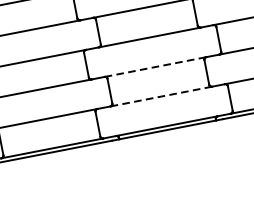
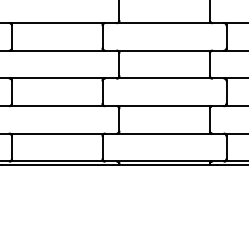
line: (155, 67) -> (164, 106), dashed -> solid
line: (161, 96) -> (164, 133), dashed -> solid

